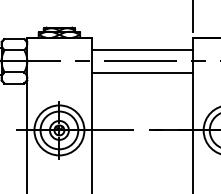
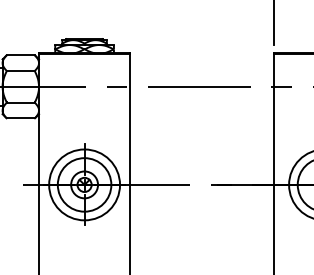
line: (141, 49) -> (201, 70), removed
line: (141, 73) -> (201, 103), removed

